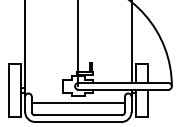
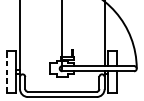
line: (9, 89) -> (7, 71), solid -> dashed
line: (77, 103) -> (61, 82), removed

